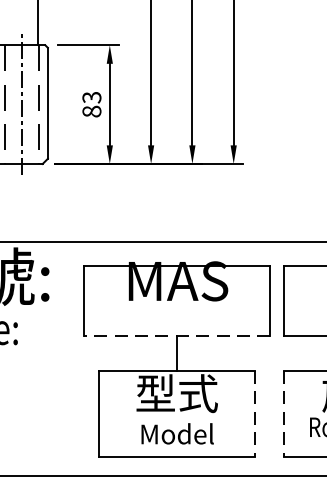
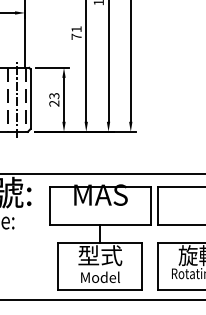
text: (92, 111) -> (54, 103), 83 -> 23
line: (175, 335) -> (99, 224), dashed -> solid
line: (255, 413) -> (142, 266), dashed -> solid
line: (283, 413) -> (157, 266), dashed -> solid

